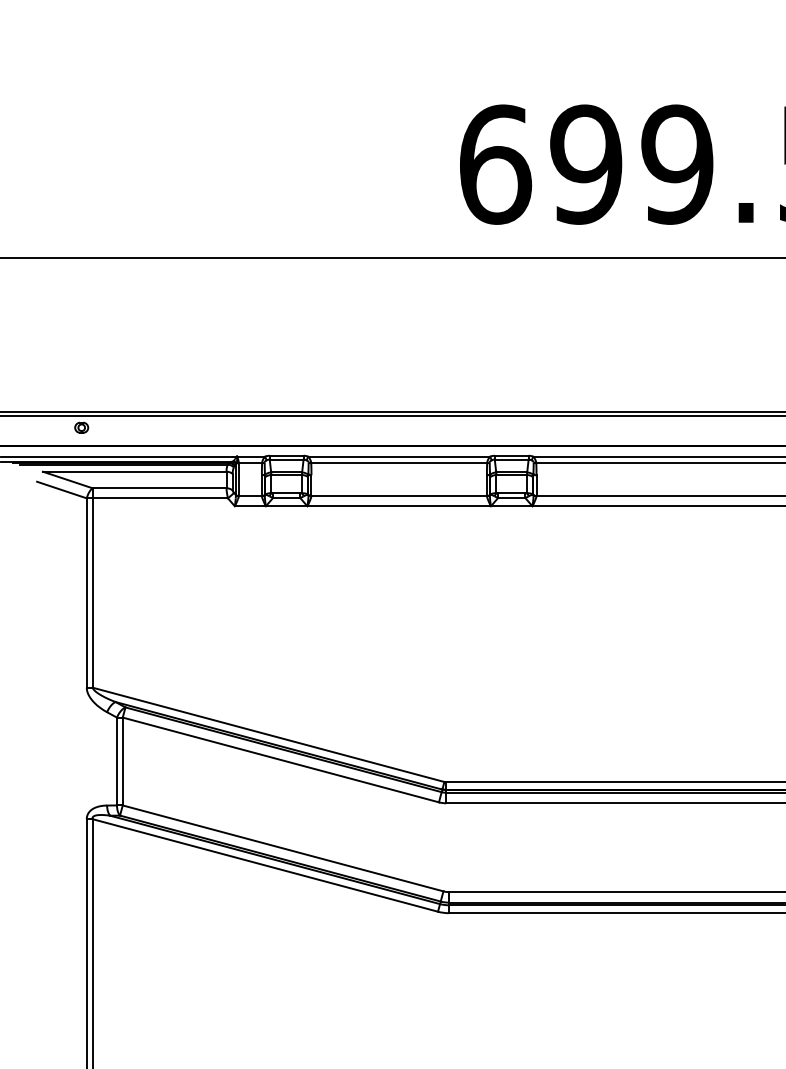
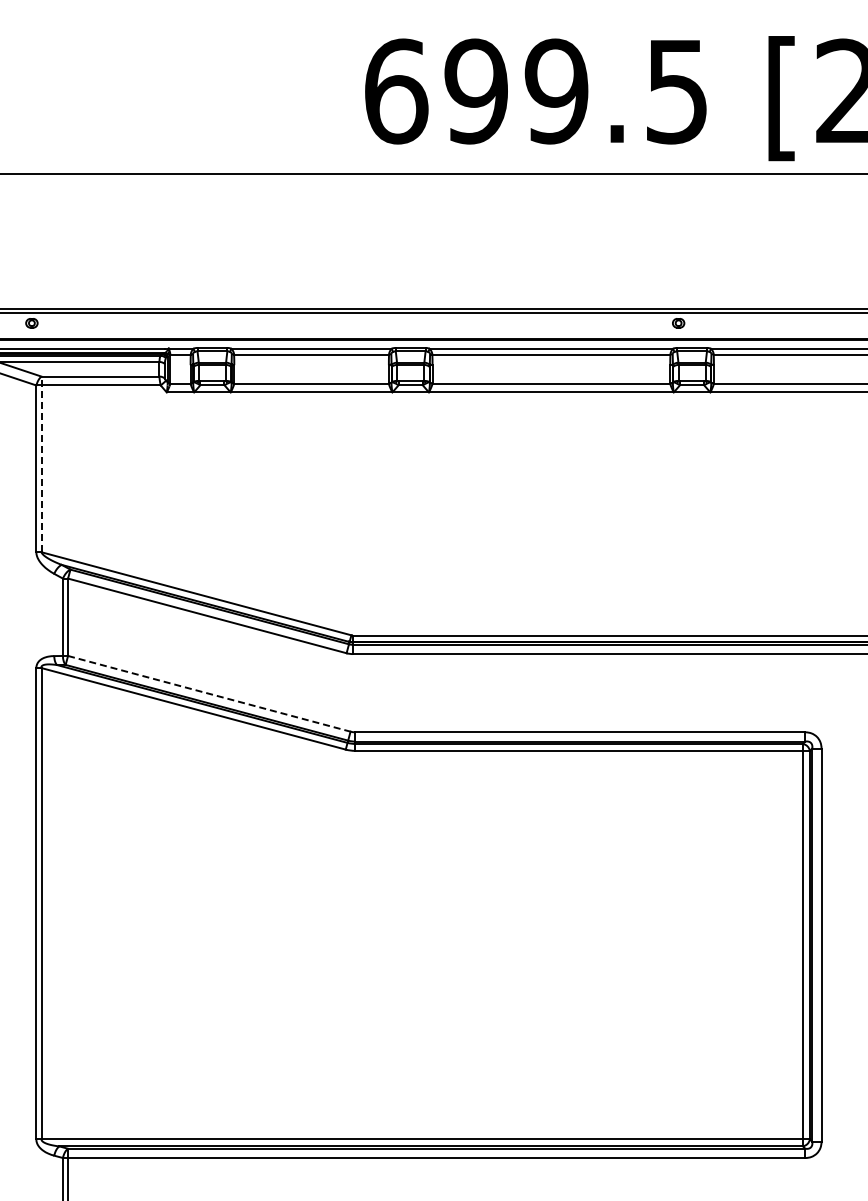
line: (92, 588) -> (41, 464), solid -> dashed
line: (283, 848) -> (209, 693), solid -> dashed

